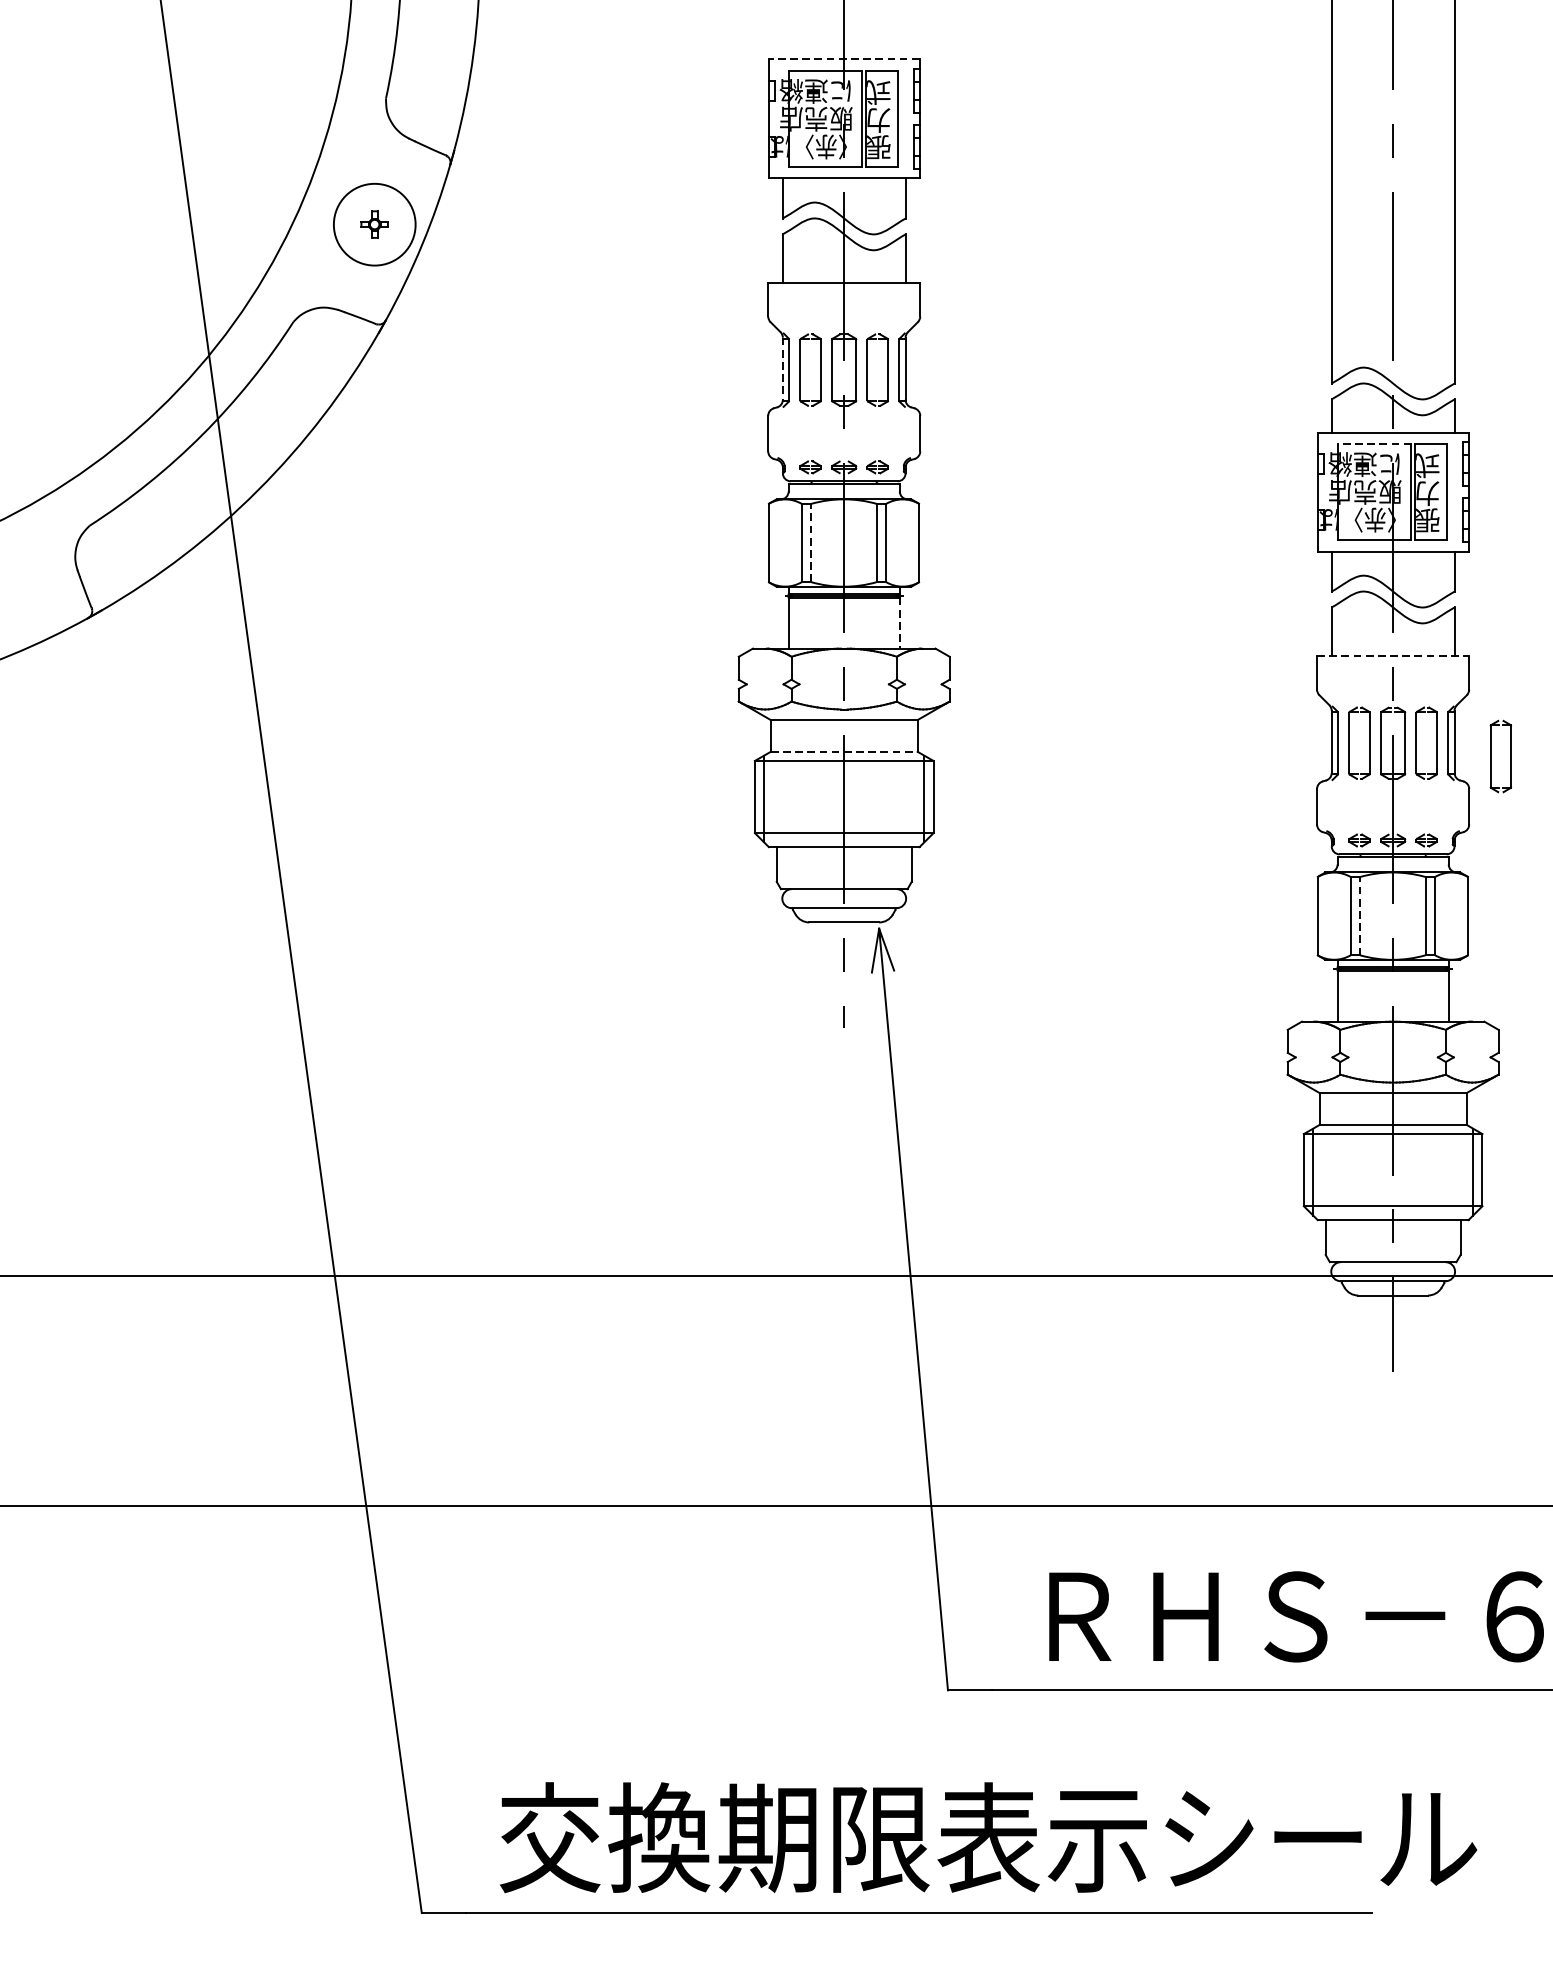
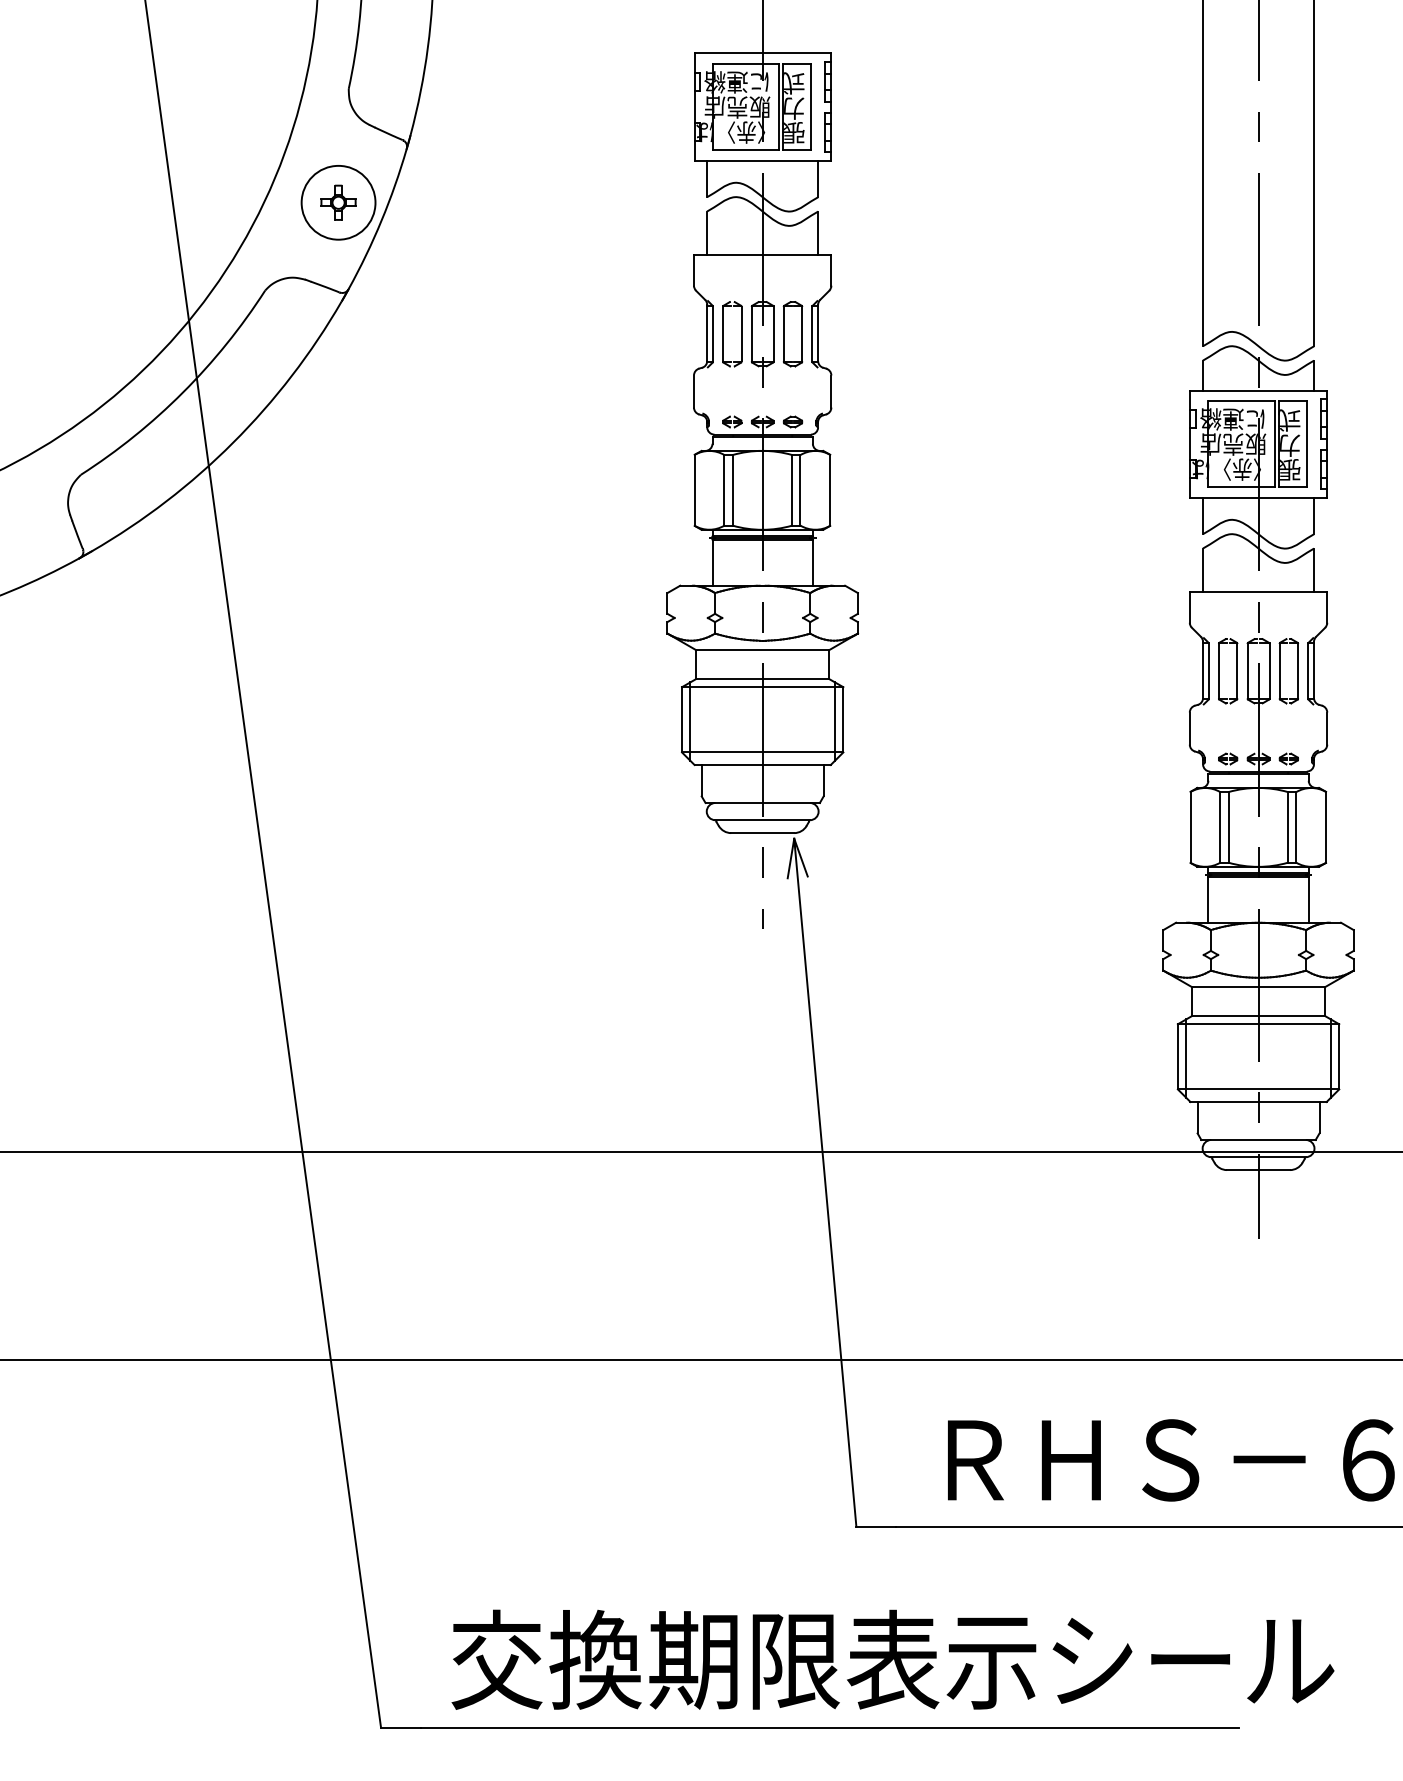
line: (844, 59) -> (762, 53), dashed -> solid
part: (374, 224) -> (338, 202), size x1.43
line: (783, 369) -> (707, 333), dashed -> solid
line: (1375, 444) -> (1242, 401), dashed -> solid
line: (810, 542) -> (732, 489), dashed -> solid
line: (899, 624) -> (812, 563), dashed -> solid
line: (1393, 656) -> (1258, 592), dashed -> solid
line: (845, 751) -> (763, 678), dashed -> solid
part: (1491, 756) -> (1347, 683), removed
line: (1359, 915) -> (1228, 826), dashed -> solid

